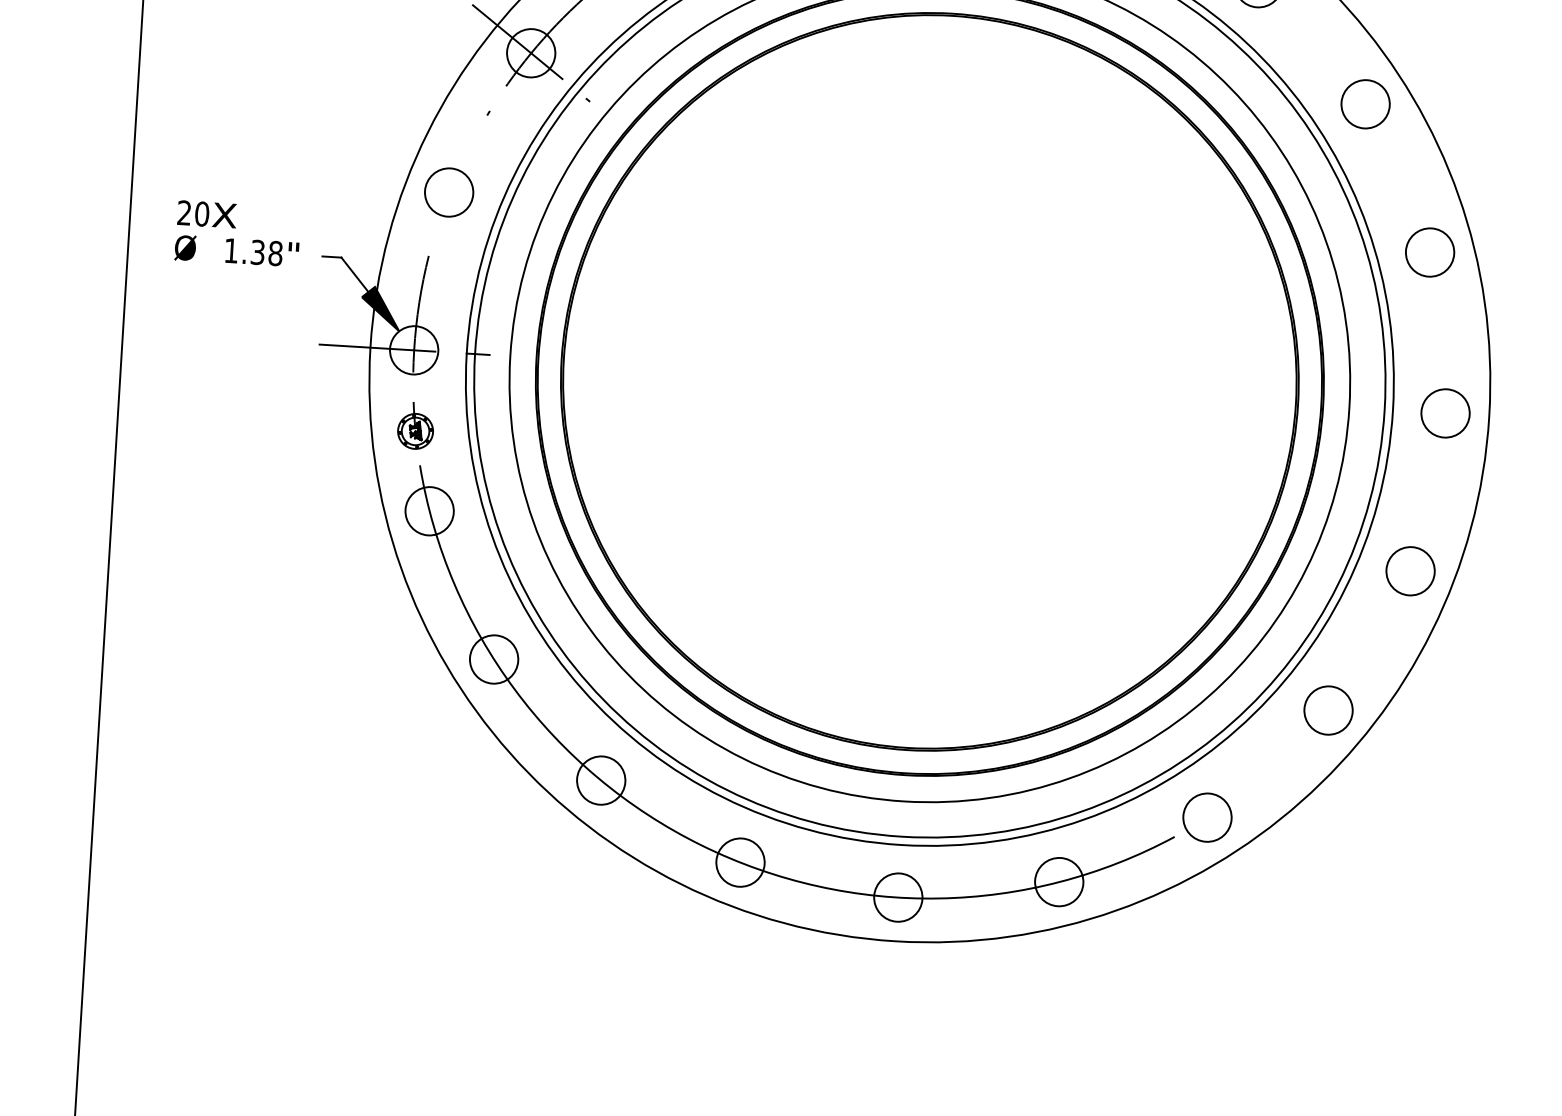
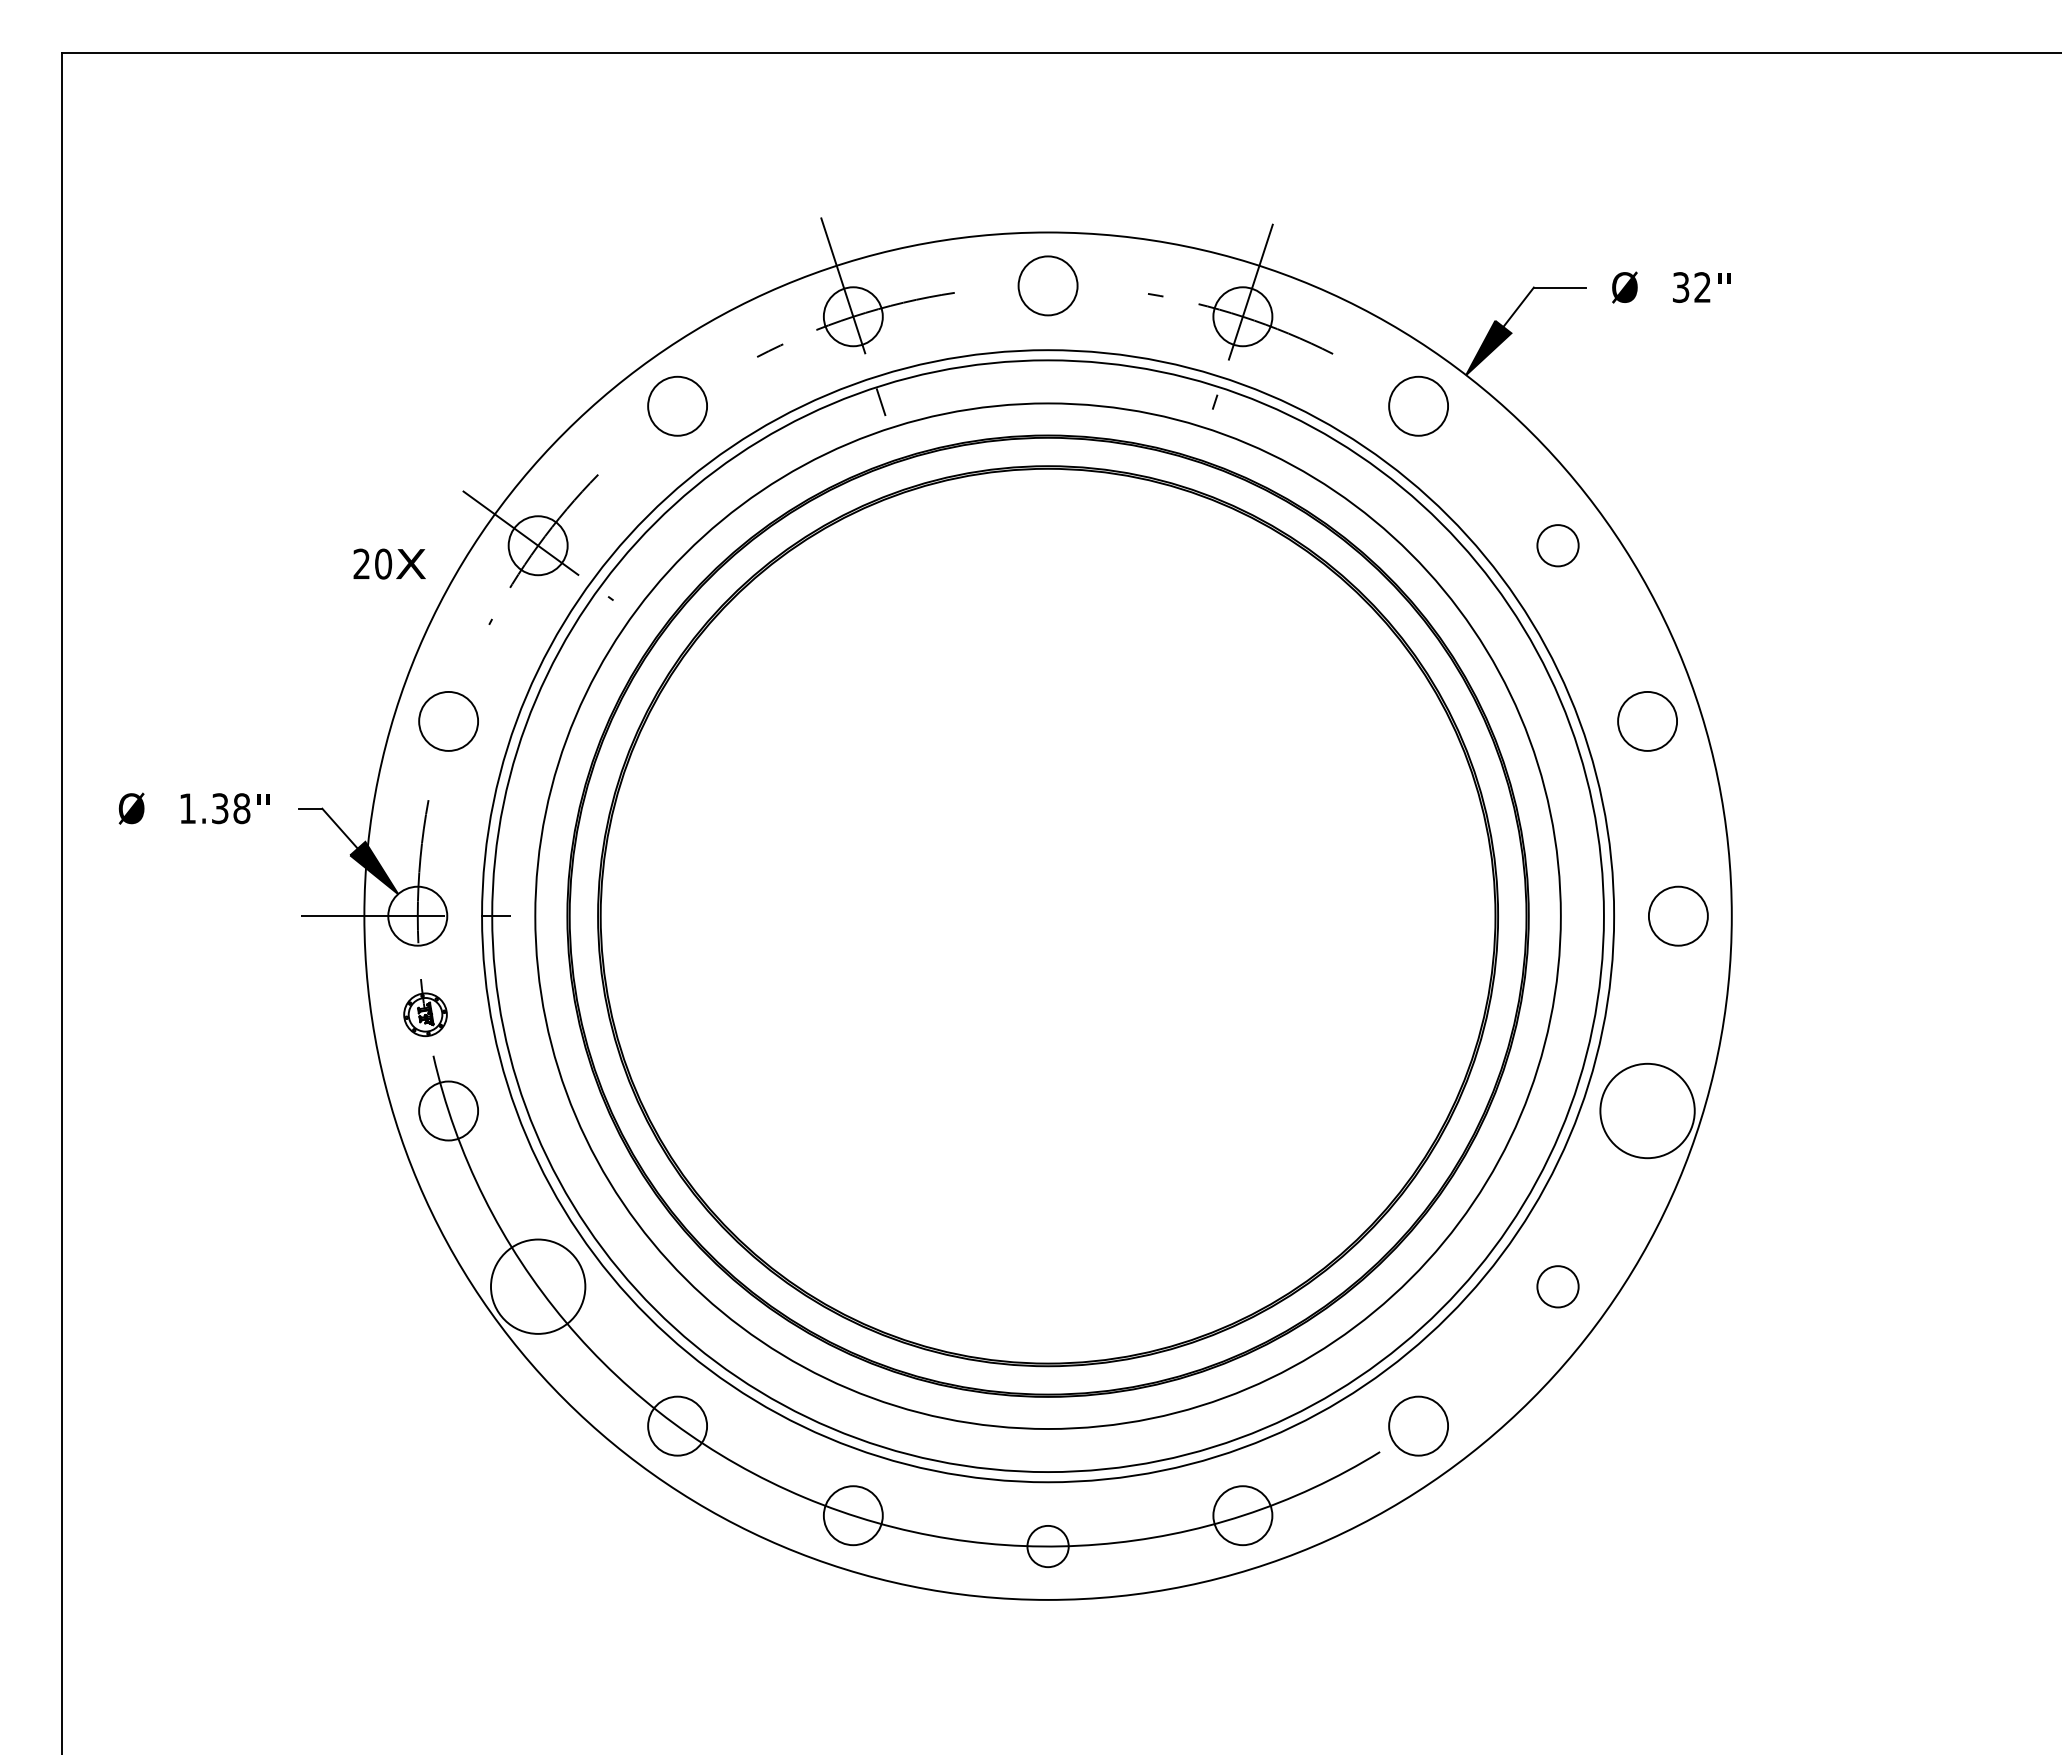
circle: (1365, 104) -> (1557, 545), size x0.7
text: (207, 213) -> (389, 563), moved
circle: (1410, 570) -> (1647, 1110), size x1.6
circle: (493, 659) -> (537, 1286), size x1.6
circle: (1328, 710) -> (1557, 1286), size x0.7
circle: (897, 897) -> (1047, 1546), size x0.7

